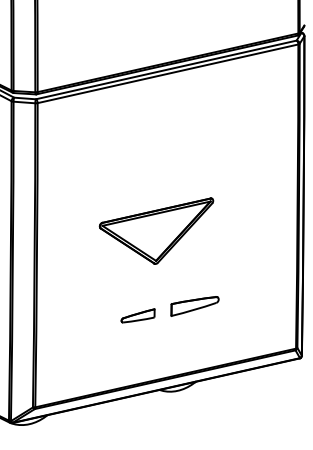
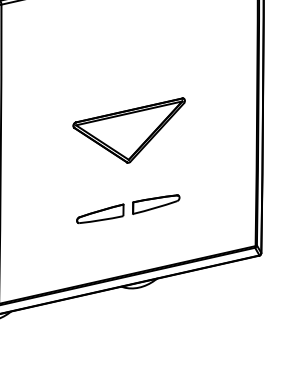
part: (156, 230) -> (129, 129), moved
part: (137, 315) -> (99, 213), size x1.43

